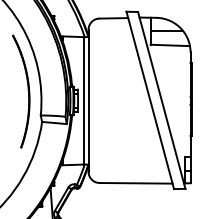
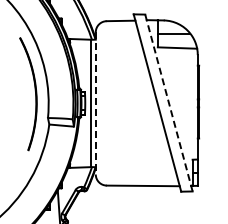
line: (88, 100) -> (95, 103), solid -> dashed
line: (161, 100) -> (168, 103), solid -> dashed

